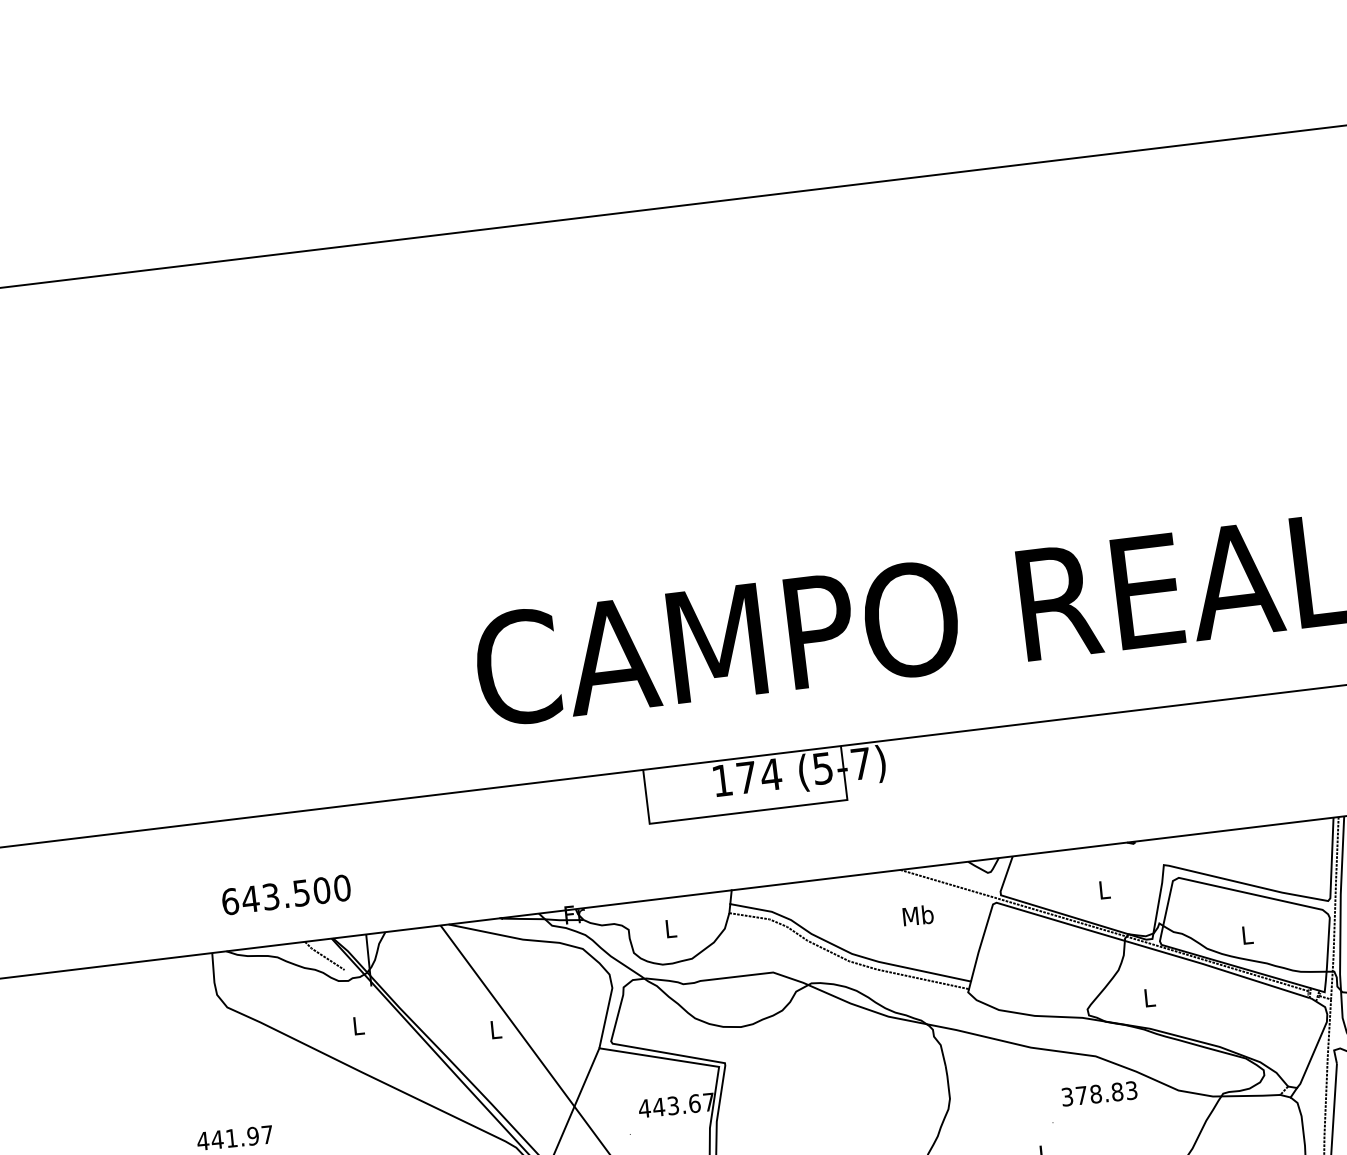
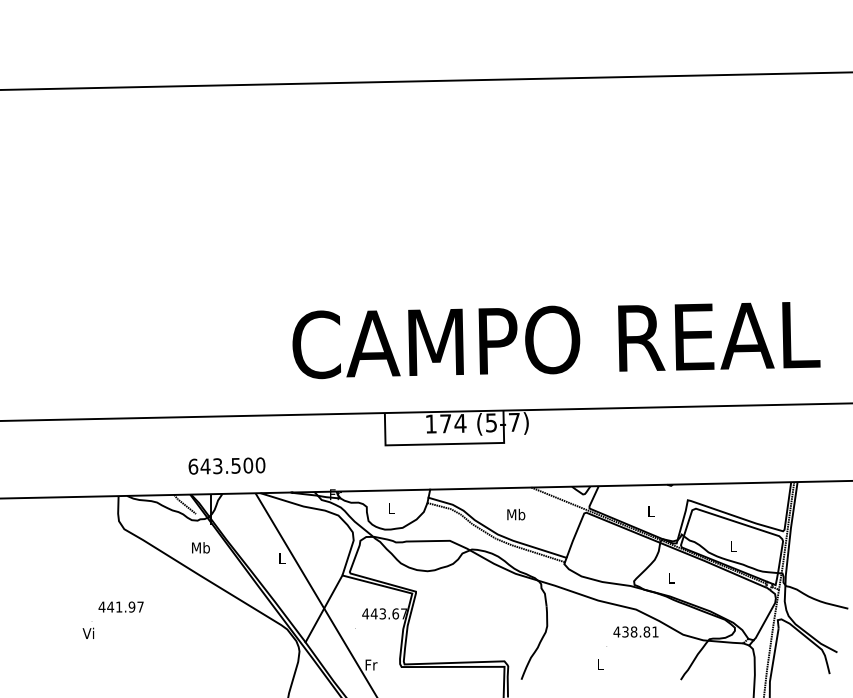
text: (285, 894) -> (226, 465), moved
text: (918, 915) -> (516, 514), moved
text: (357, 1025) -> (200, 547), L -> Mb
text: (1098, 1093) -> (635, 631), 378.83 -> 438.81

